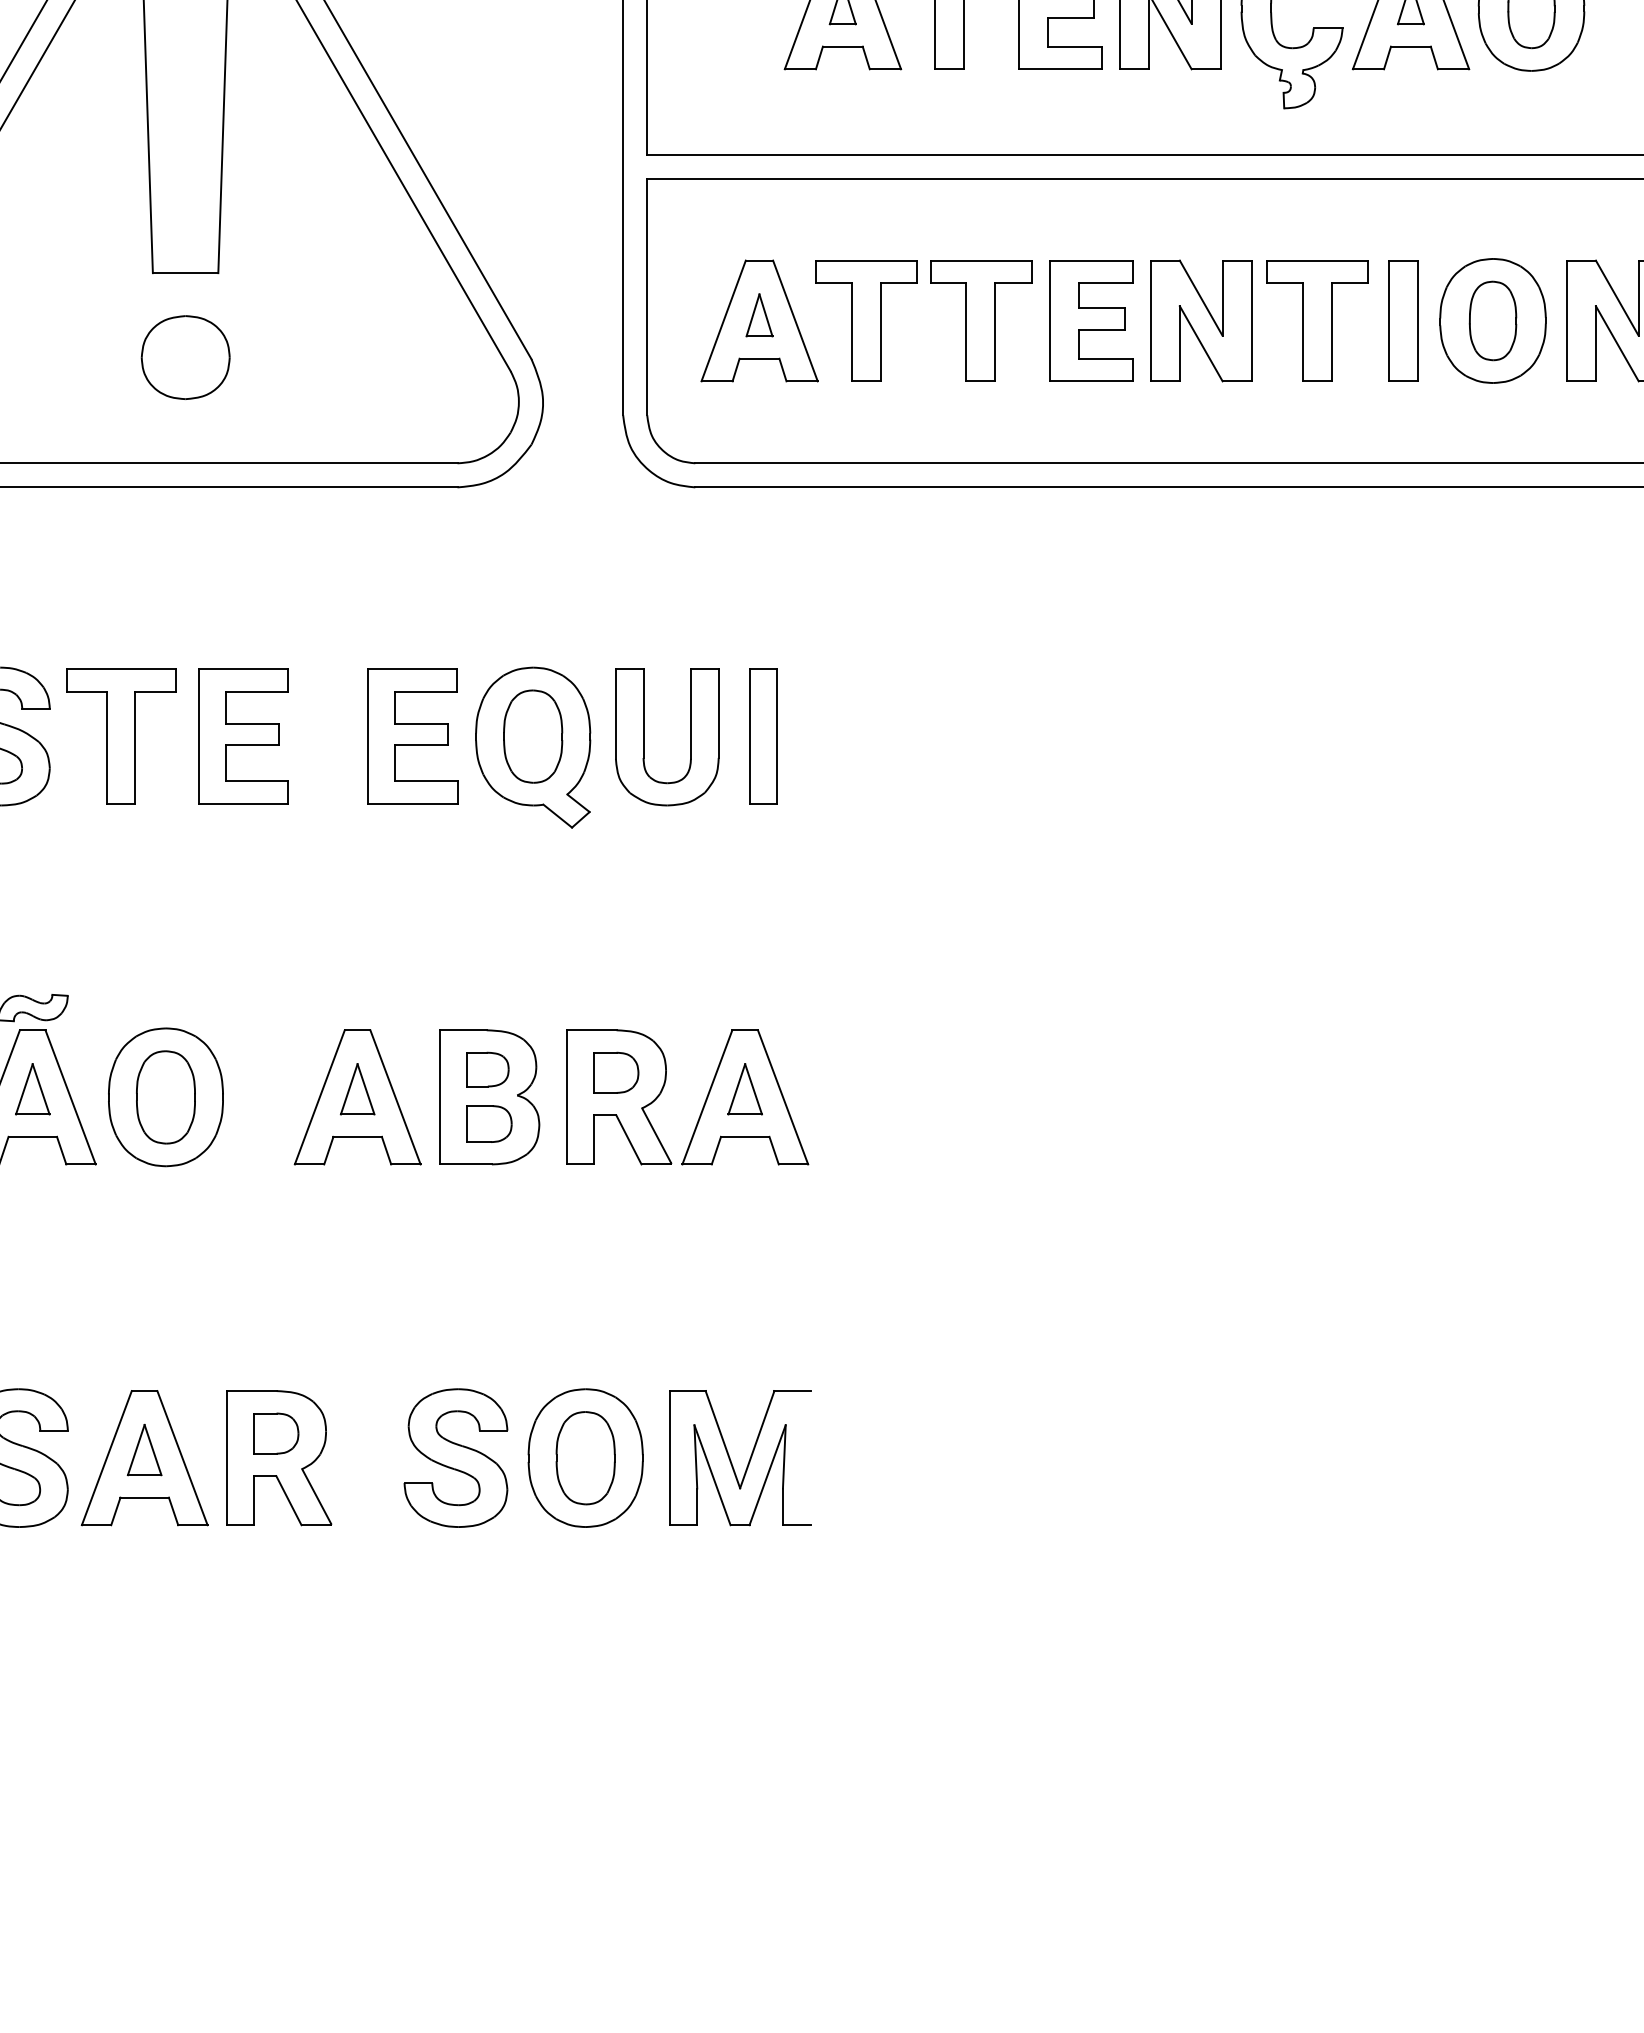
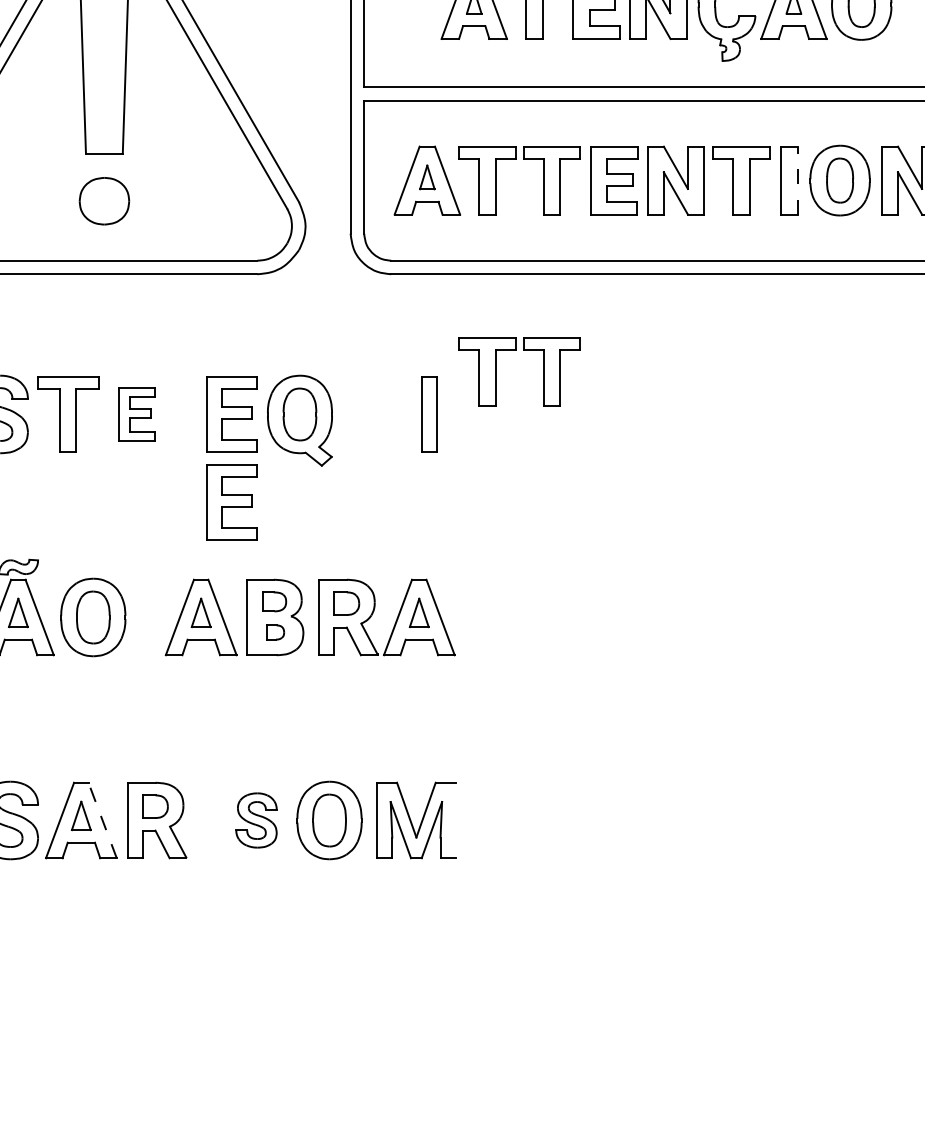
line: (1417, 320) -> (797, 180), solid -> dashed
part: (917, 622) -> (516, 350), added
part: (242, 736) -> (136, 414), size x0.7
part: (644, 738) -> (362, 415), removed
part: (411, 892) -> (231, 502), added
part: (489, 1124) -> (275, 632), size x0.7
line: (182, 1458) -> (102, 820), solid -> dashed
part: (455, 1458) -> (256, 820), size x0.7

